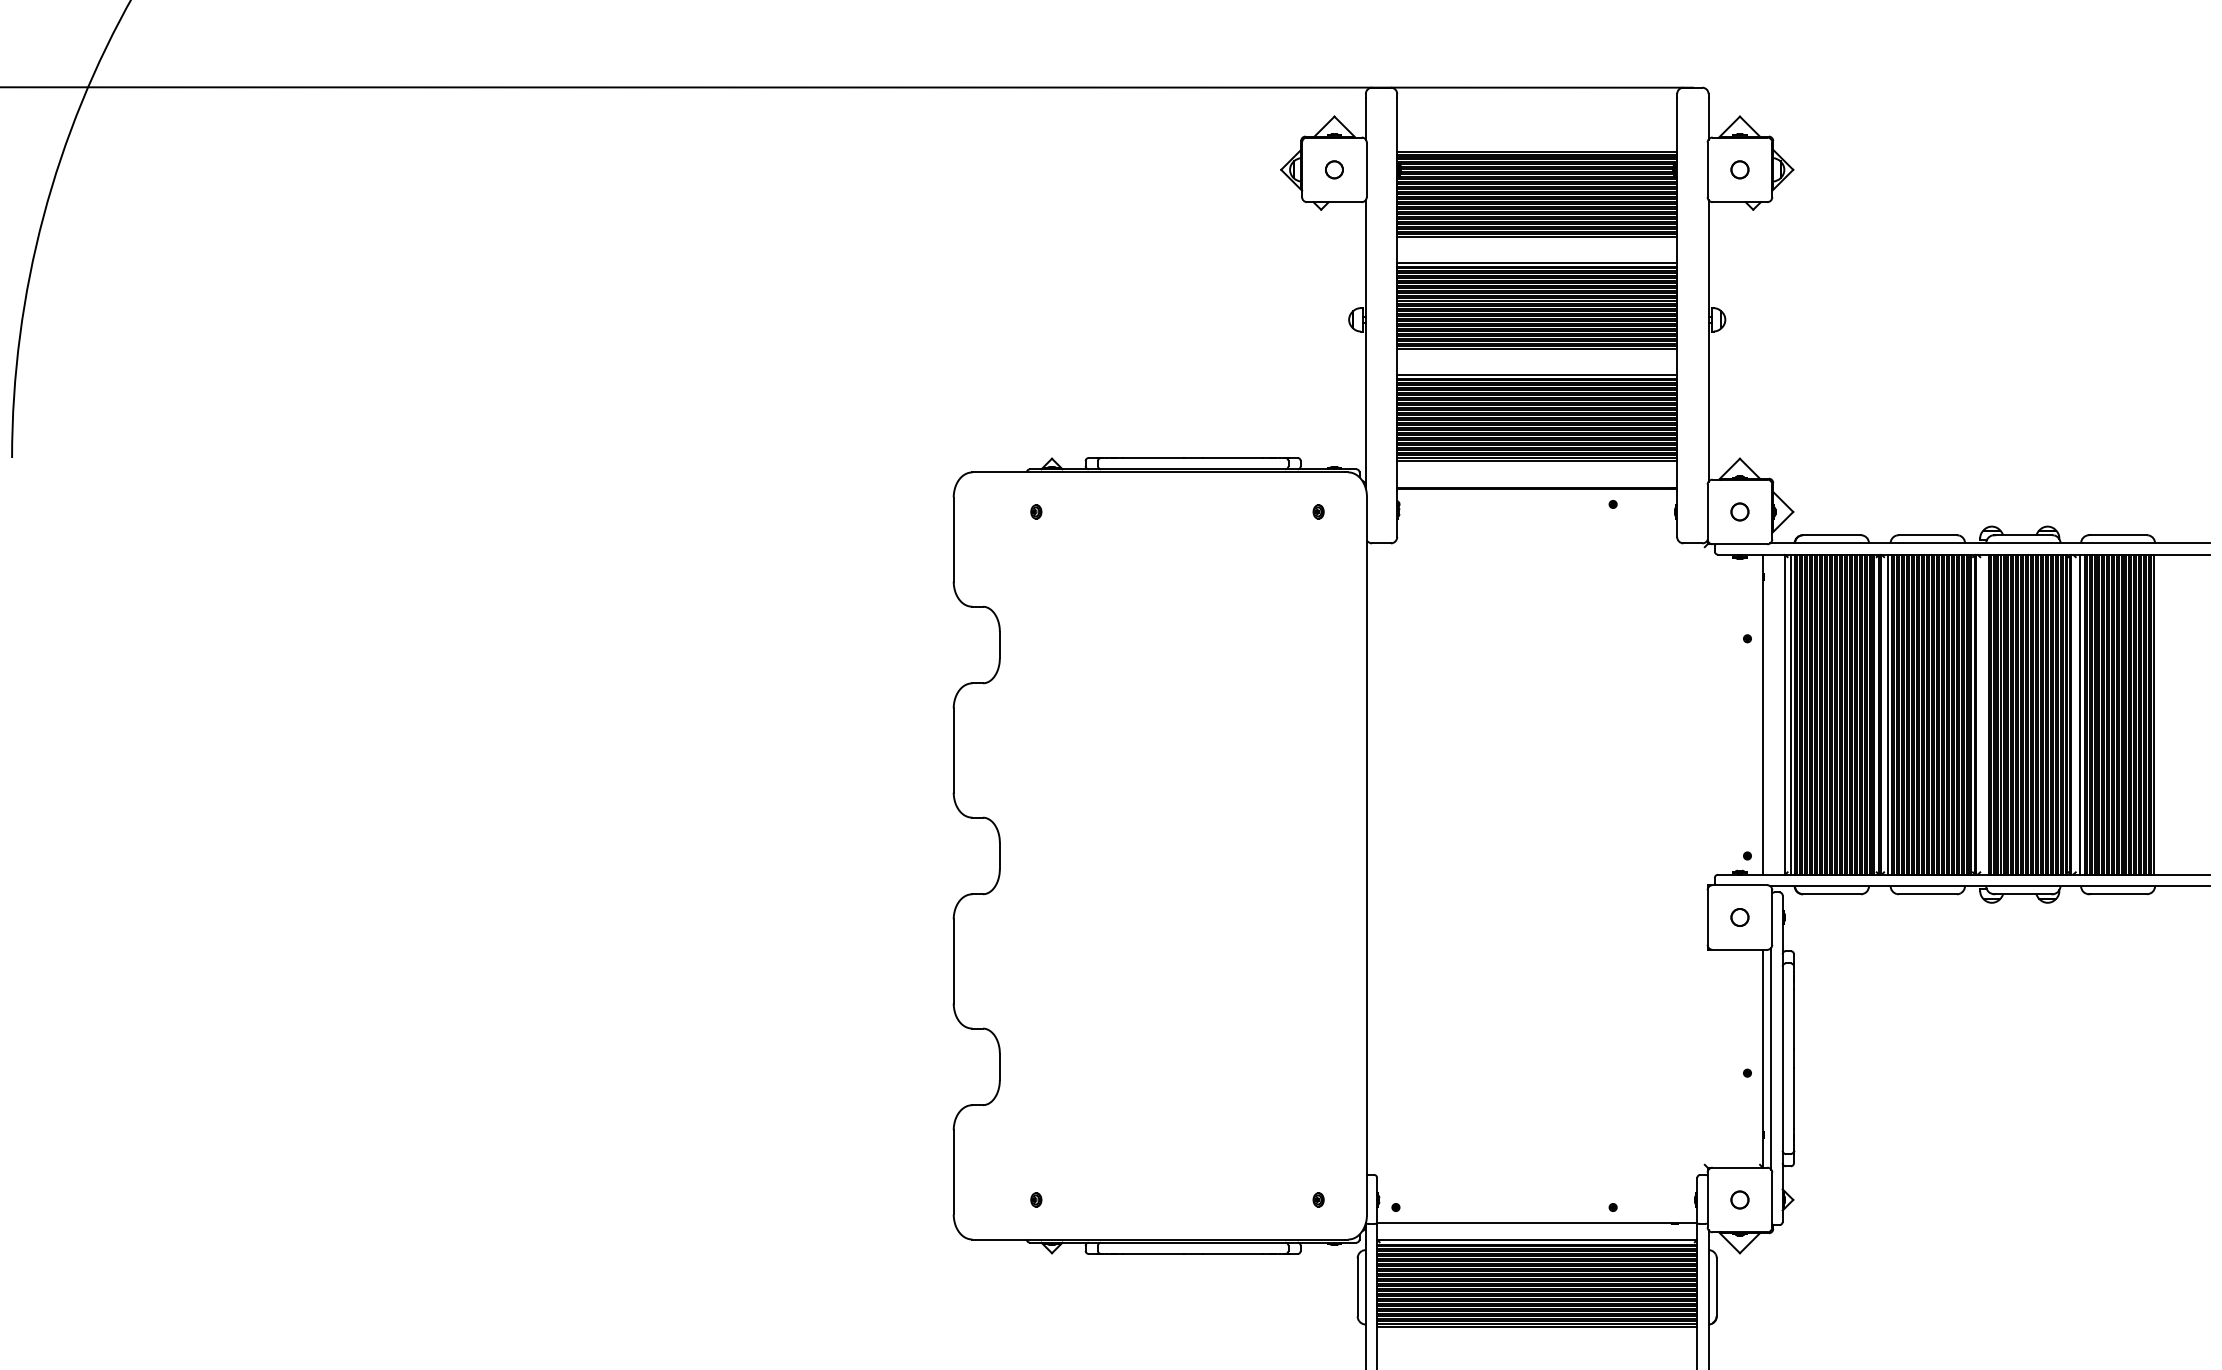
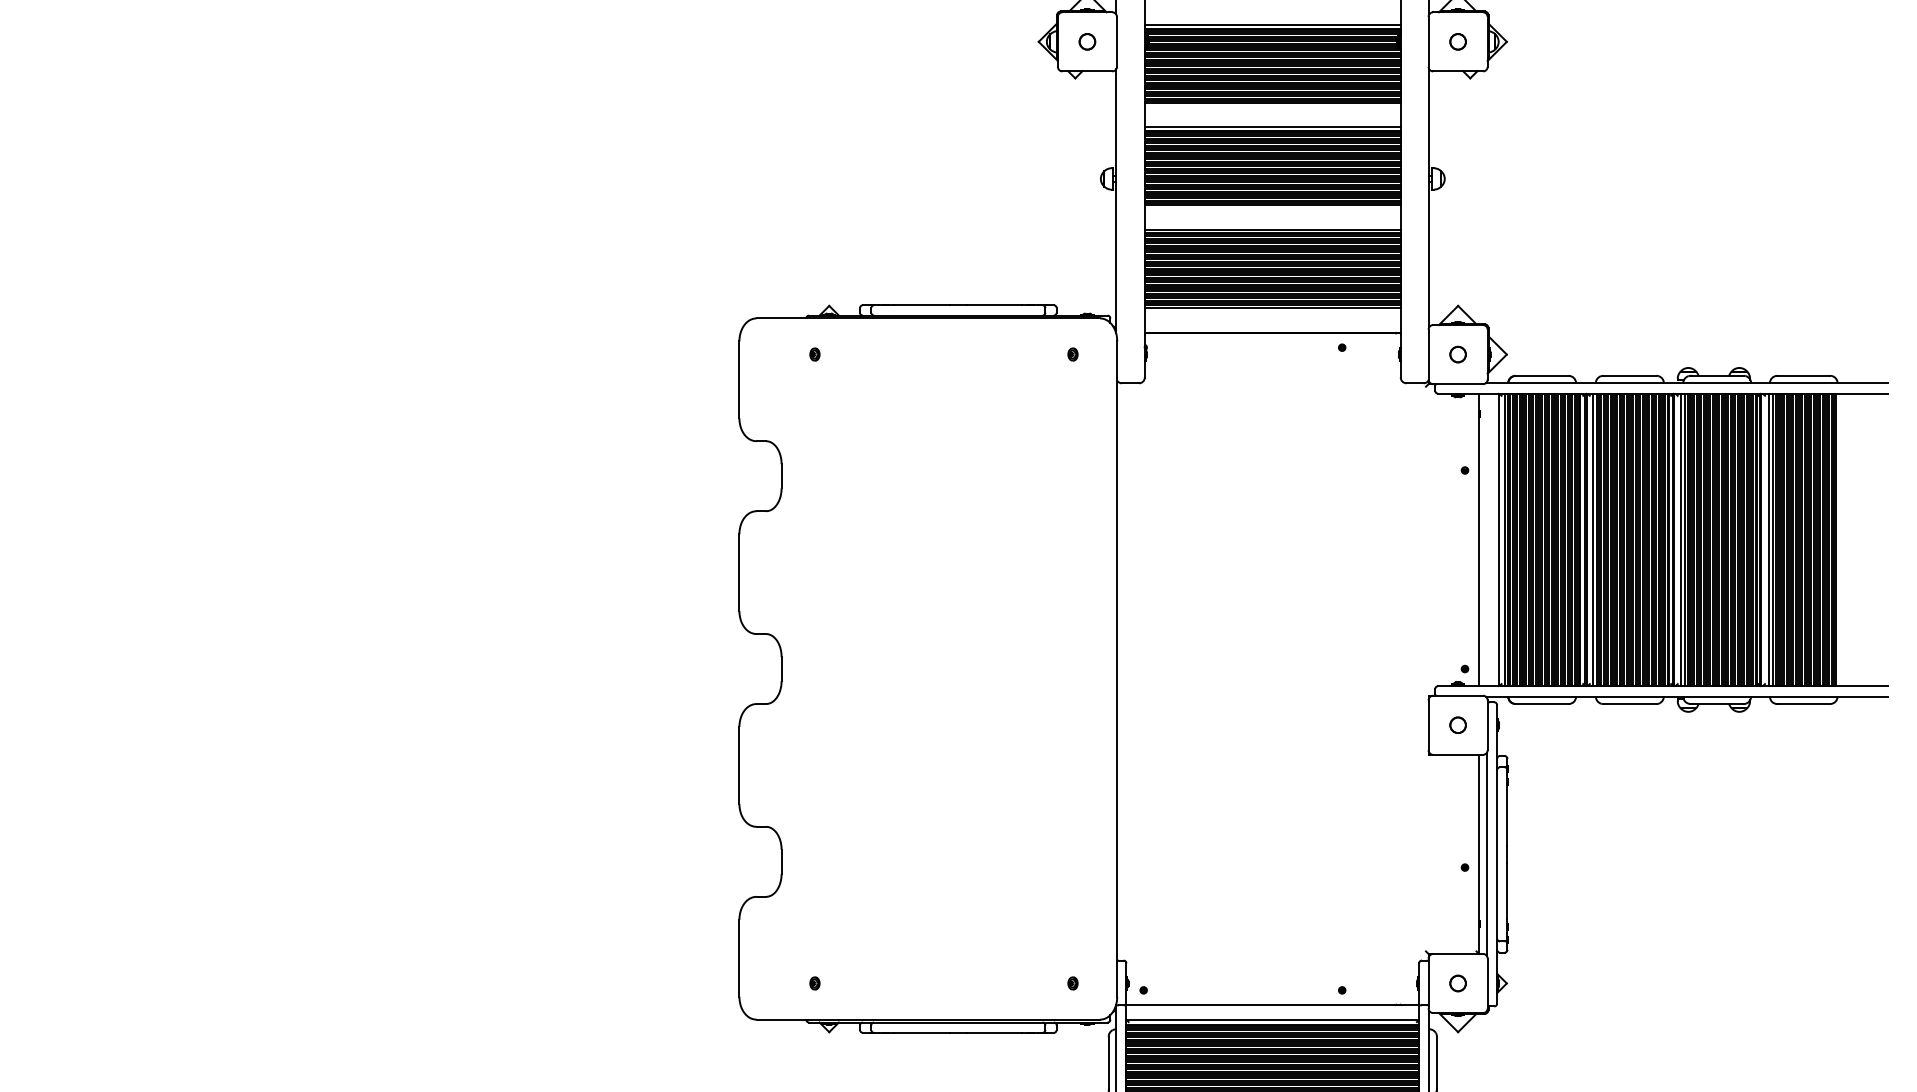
line: (1984, 714) -> (1681, 539), added

